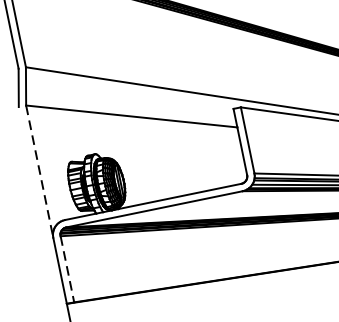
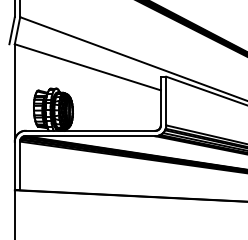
line: (39, 171) -> (14, 92), dashed -> solid
line: (67, 269) -> (20, 166), dashed -> solid

